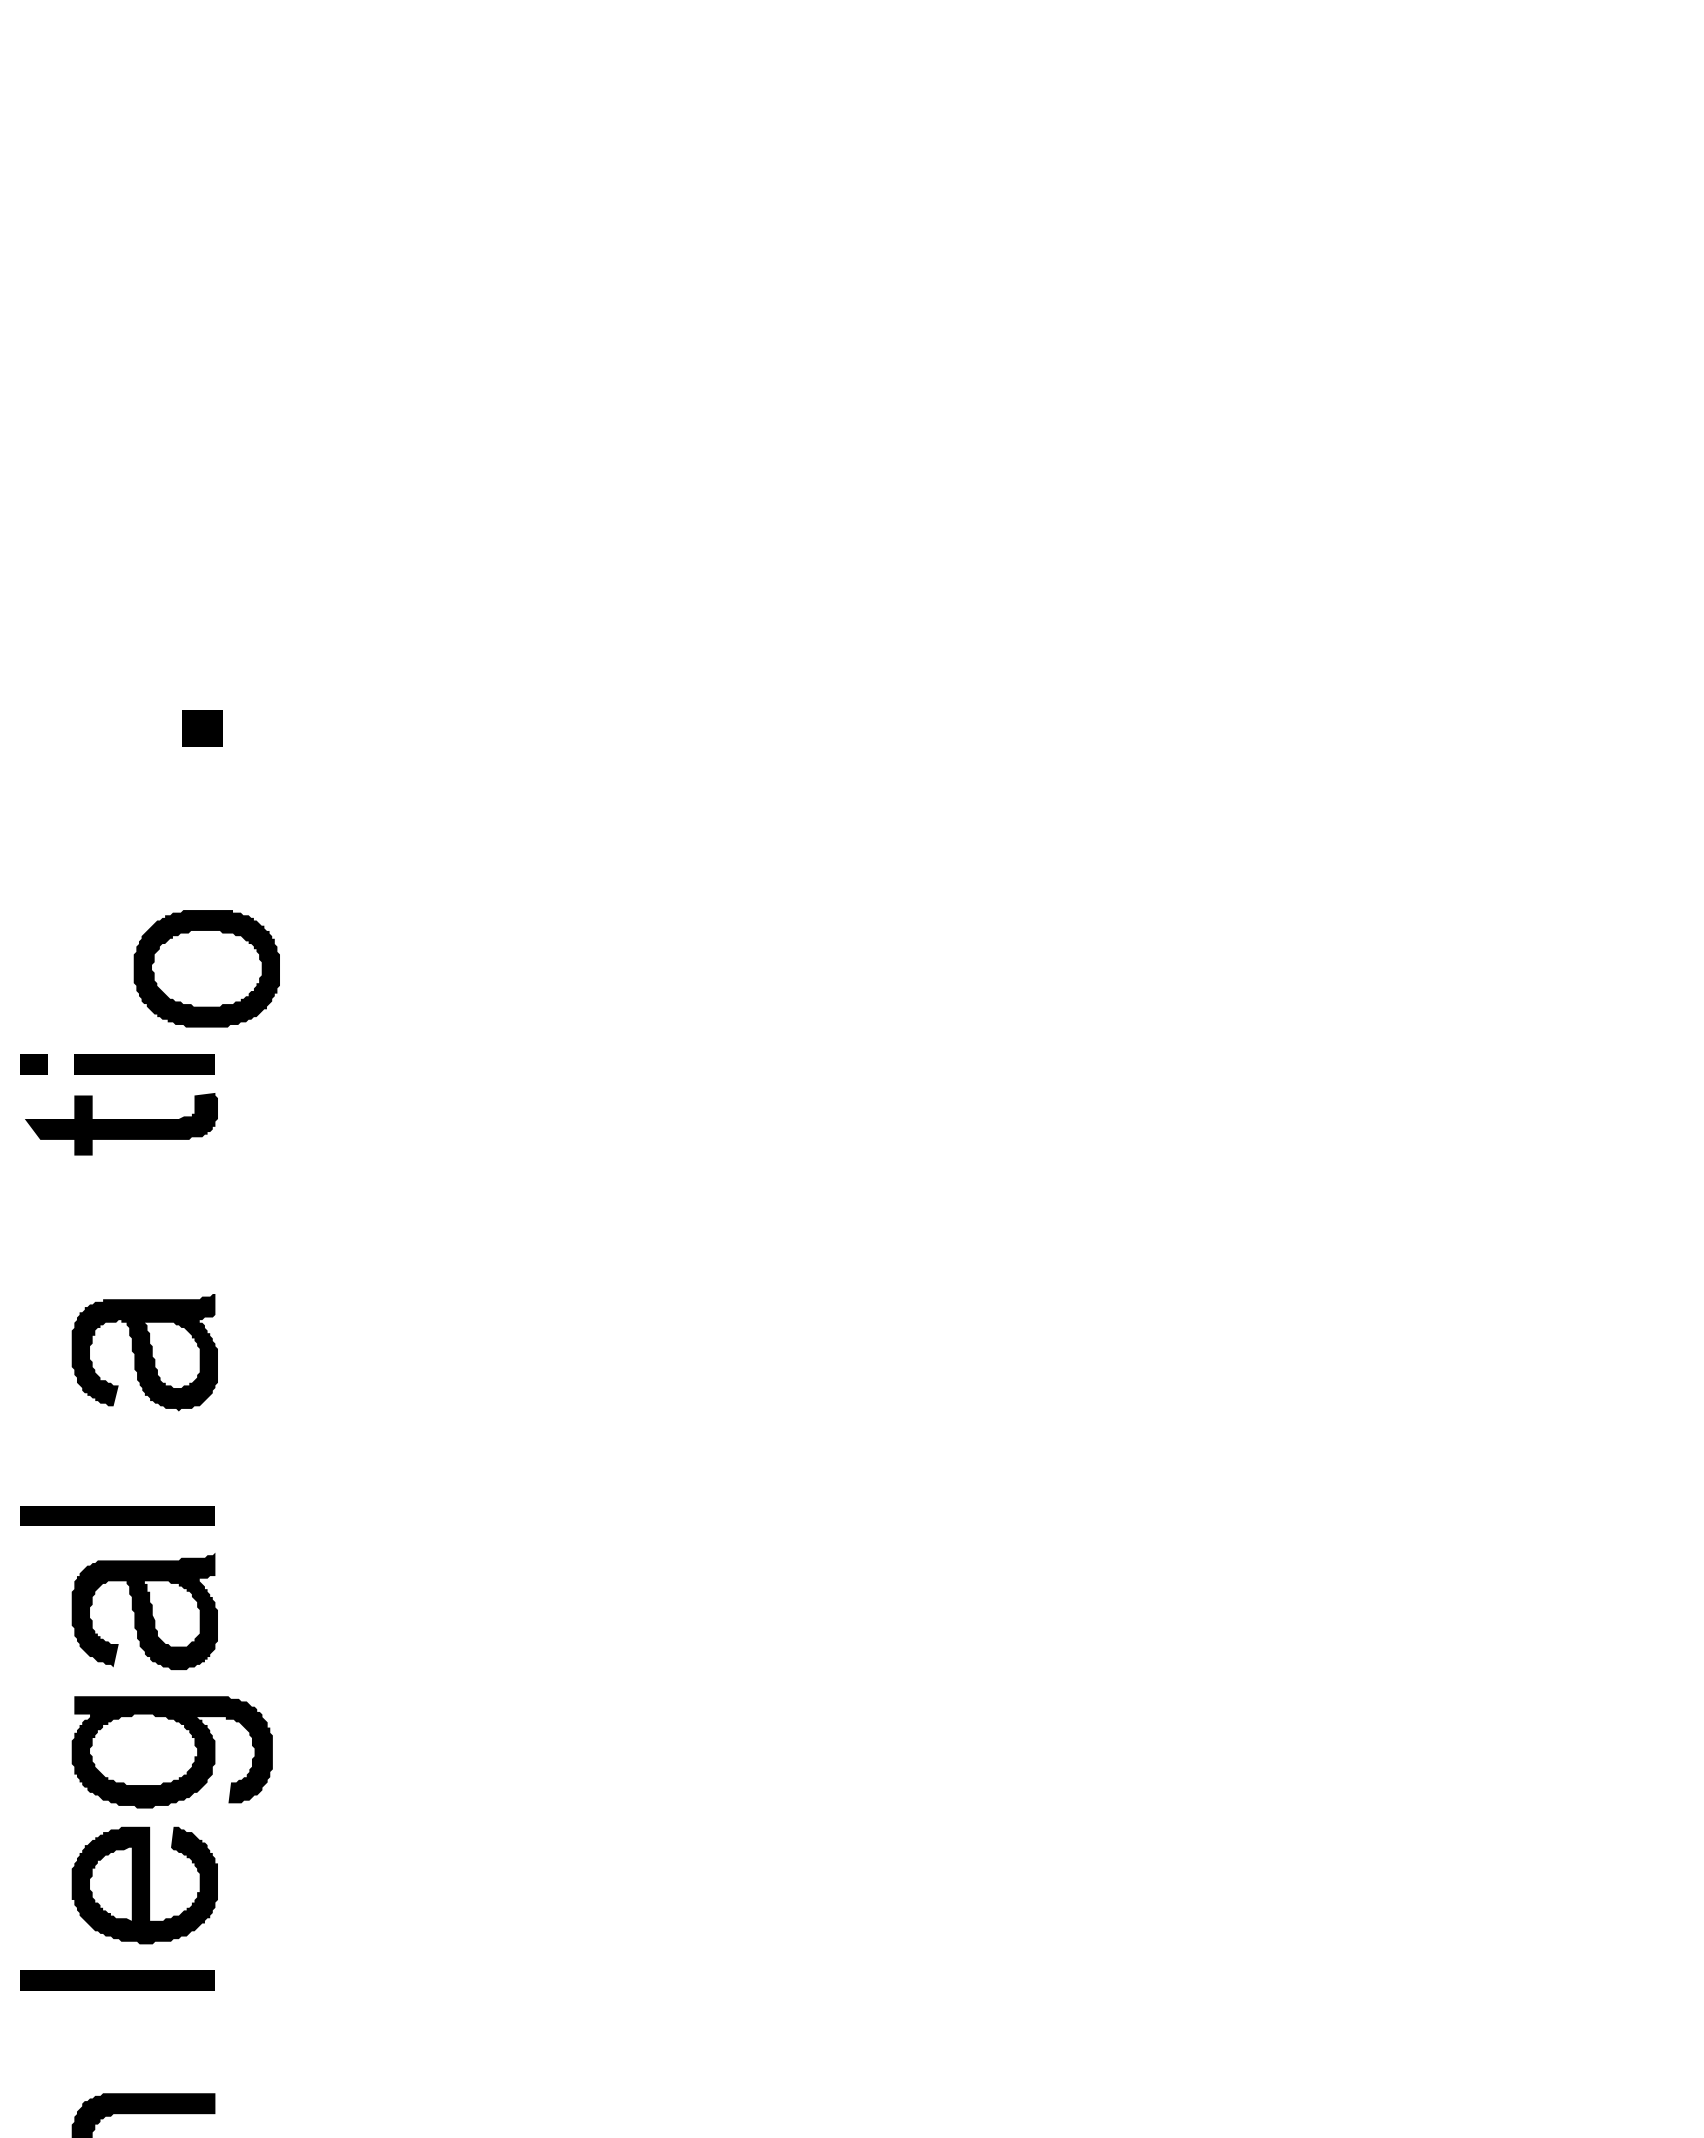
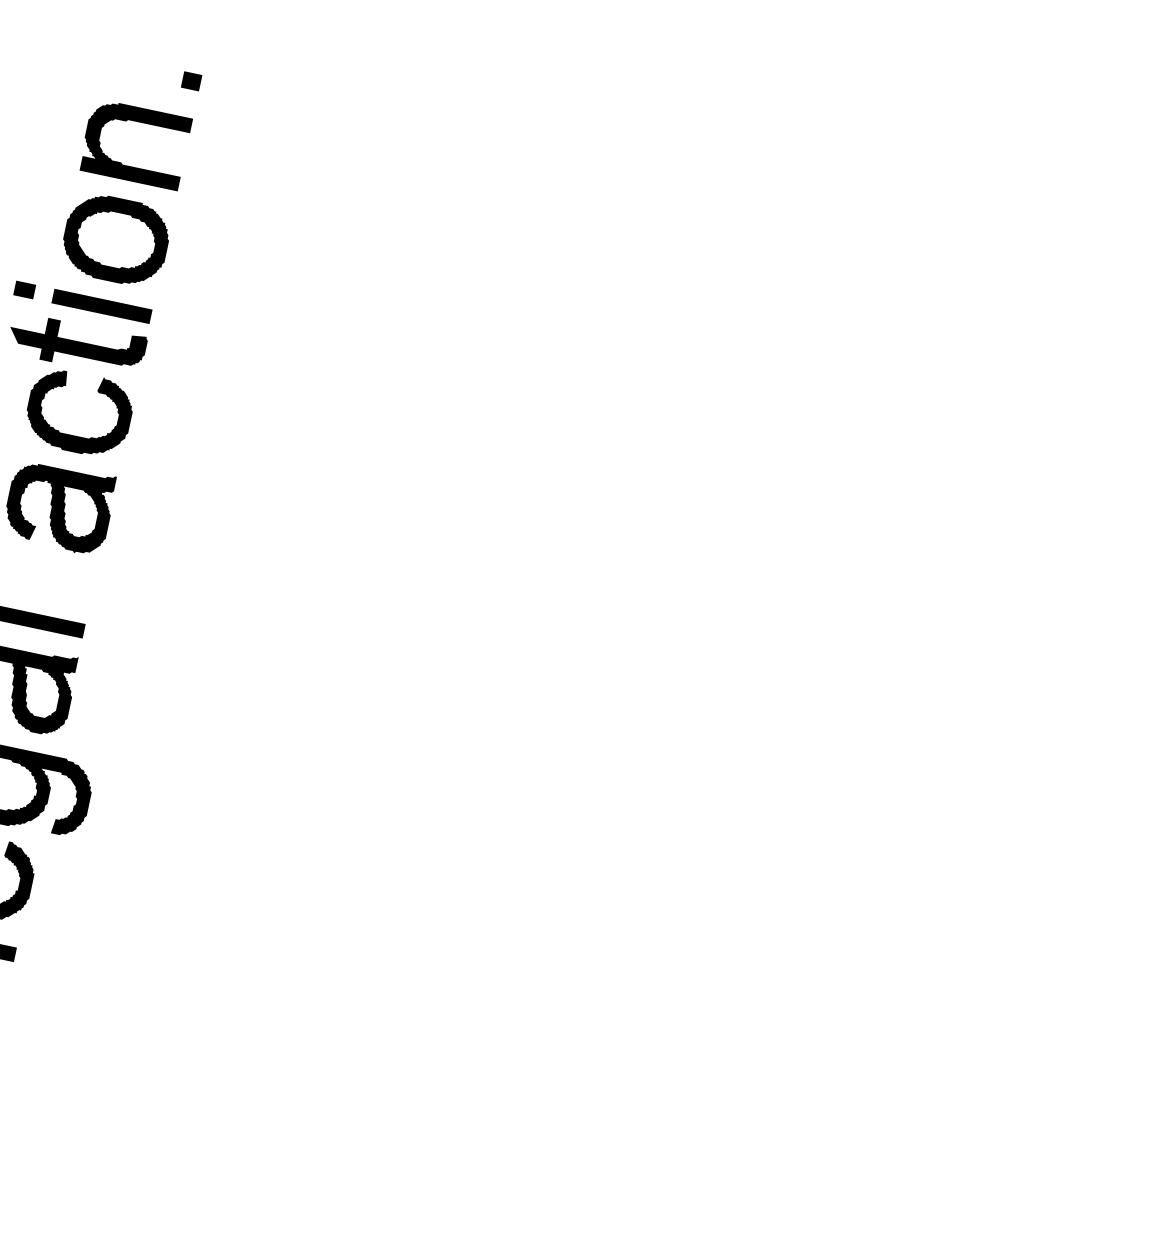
part: (201, 728) -> (191, 81), size x0.62
fill: (143, 831) -> (135, 144), added
part: (206, 968) -> (115, 239), moved
fill: (144, 1216) -> (79, 412), added

